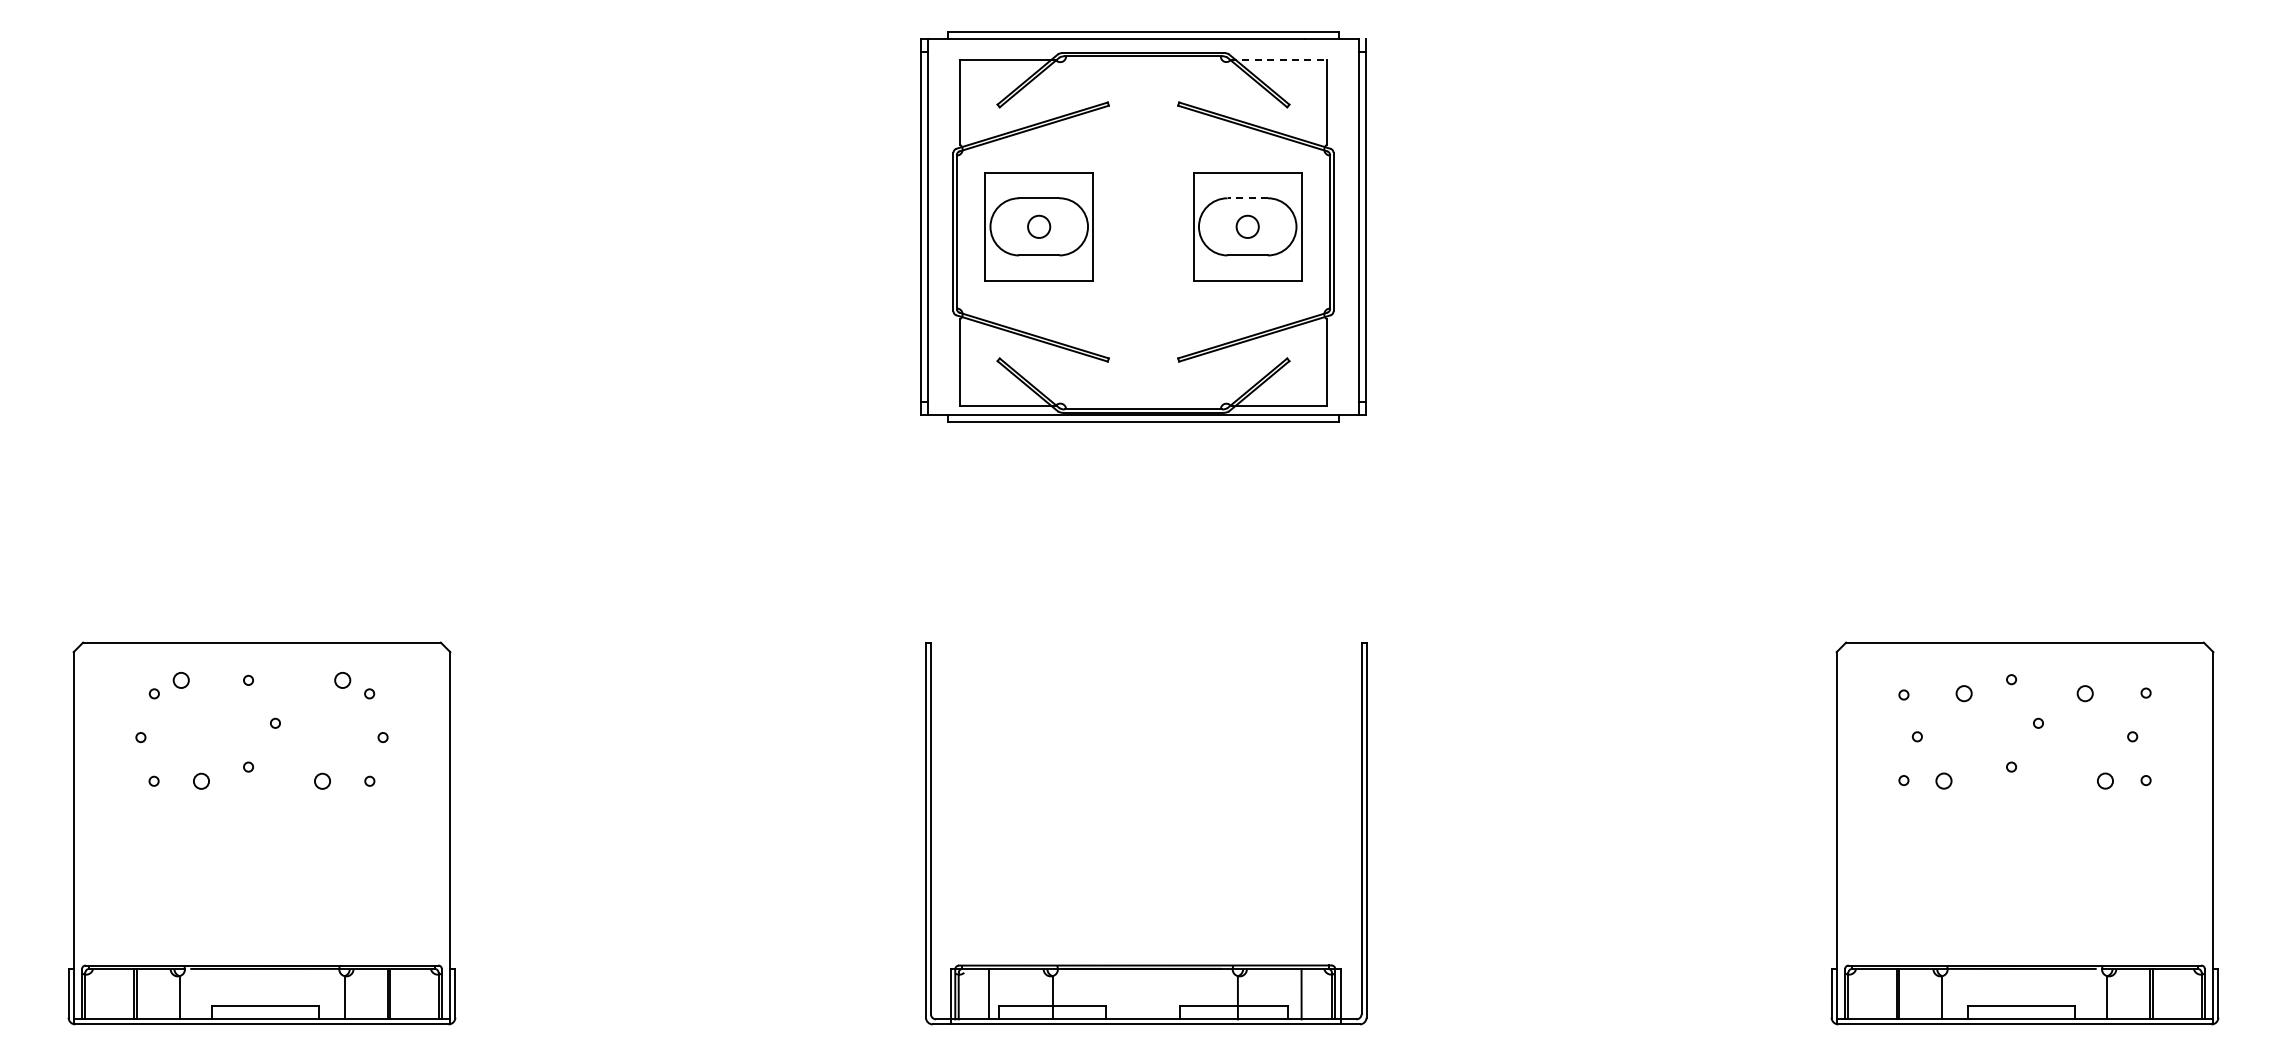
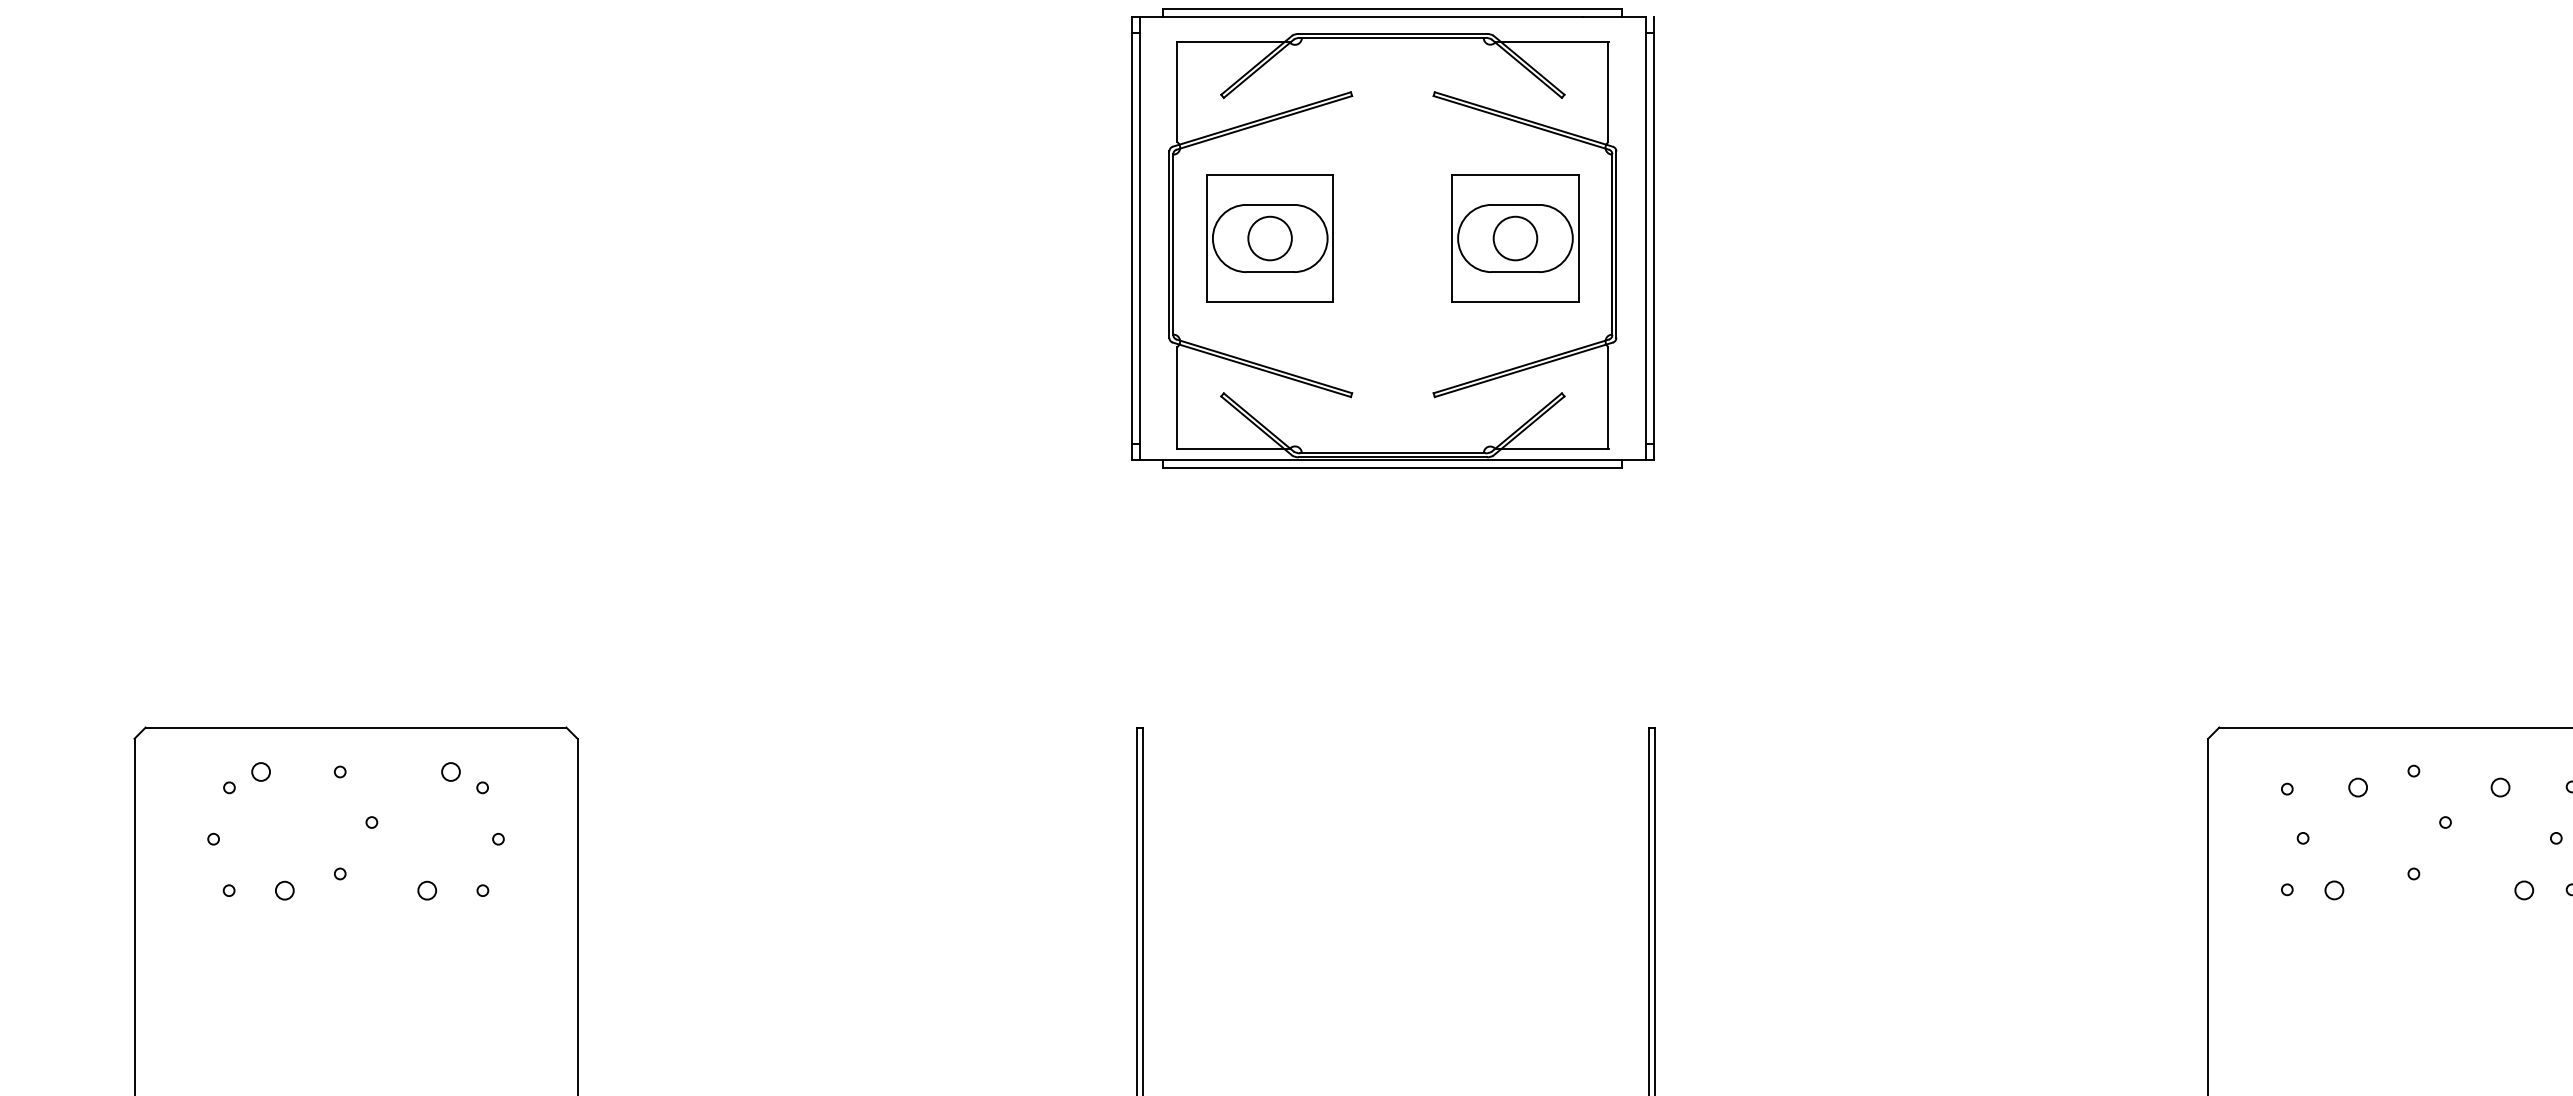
line: (1278, 59) -> (1551, 41), dashed -> solid
line: (1247, 198) -> (1515, 205), dashed -> solid
circle: (1038, 226) -> (1269, 238), size x1.67
circle: (1247, 226) -> (1515, 238), size x1.67

